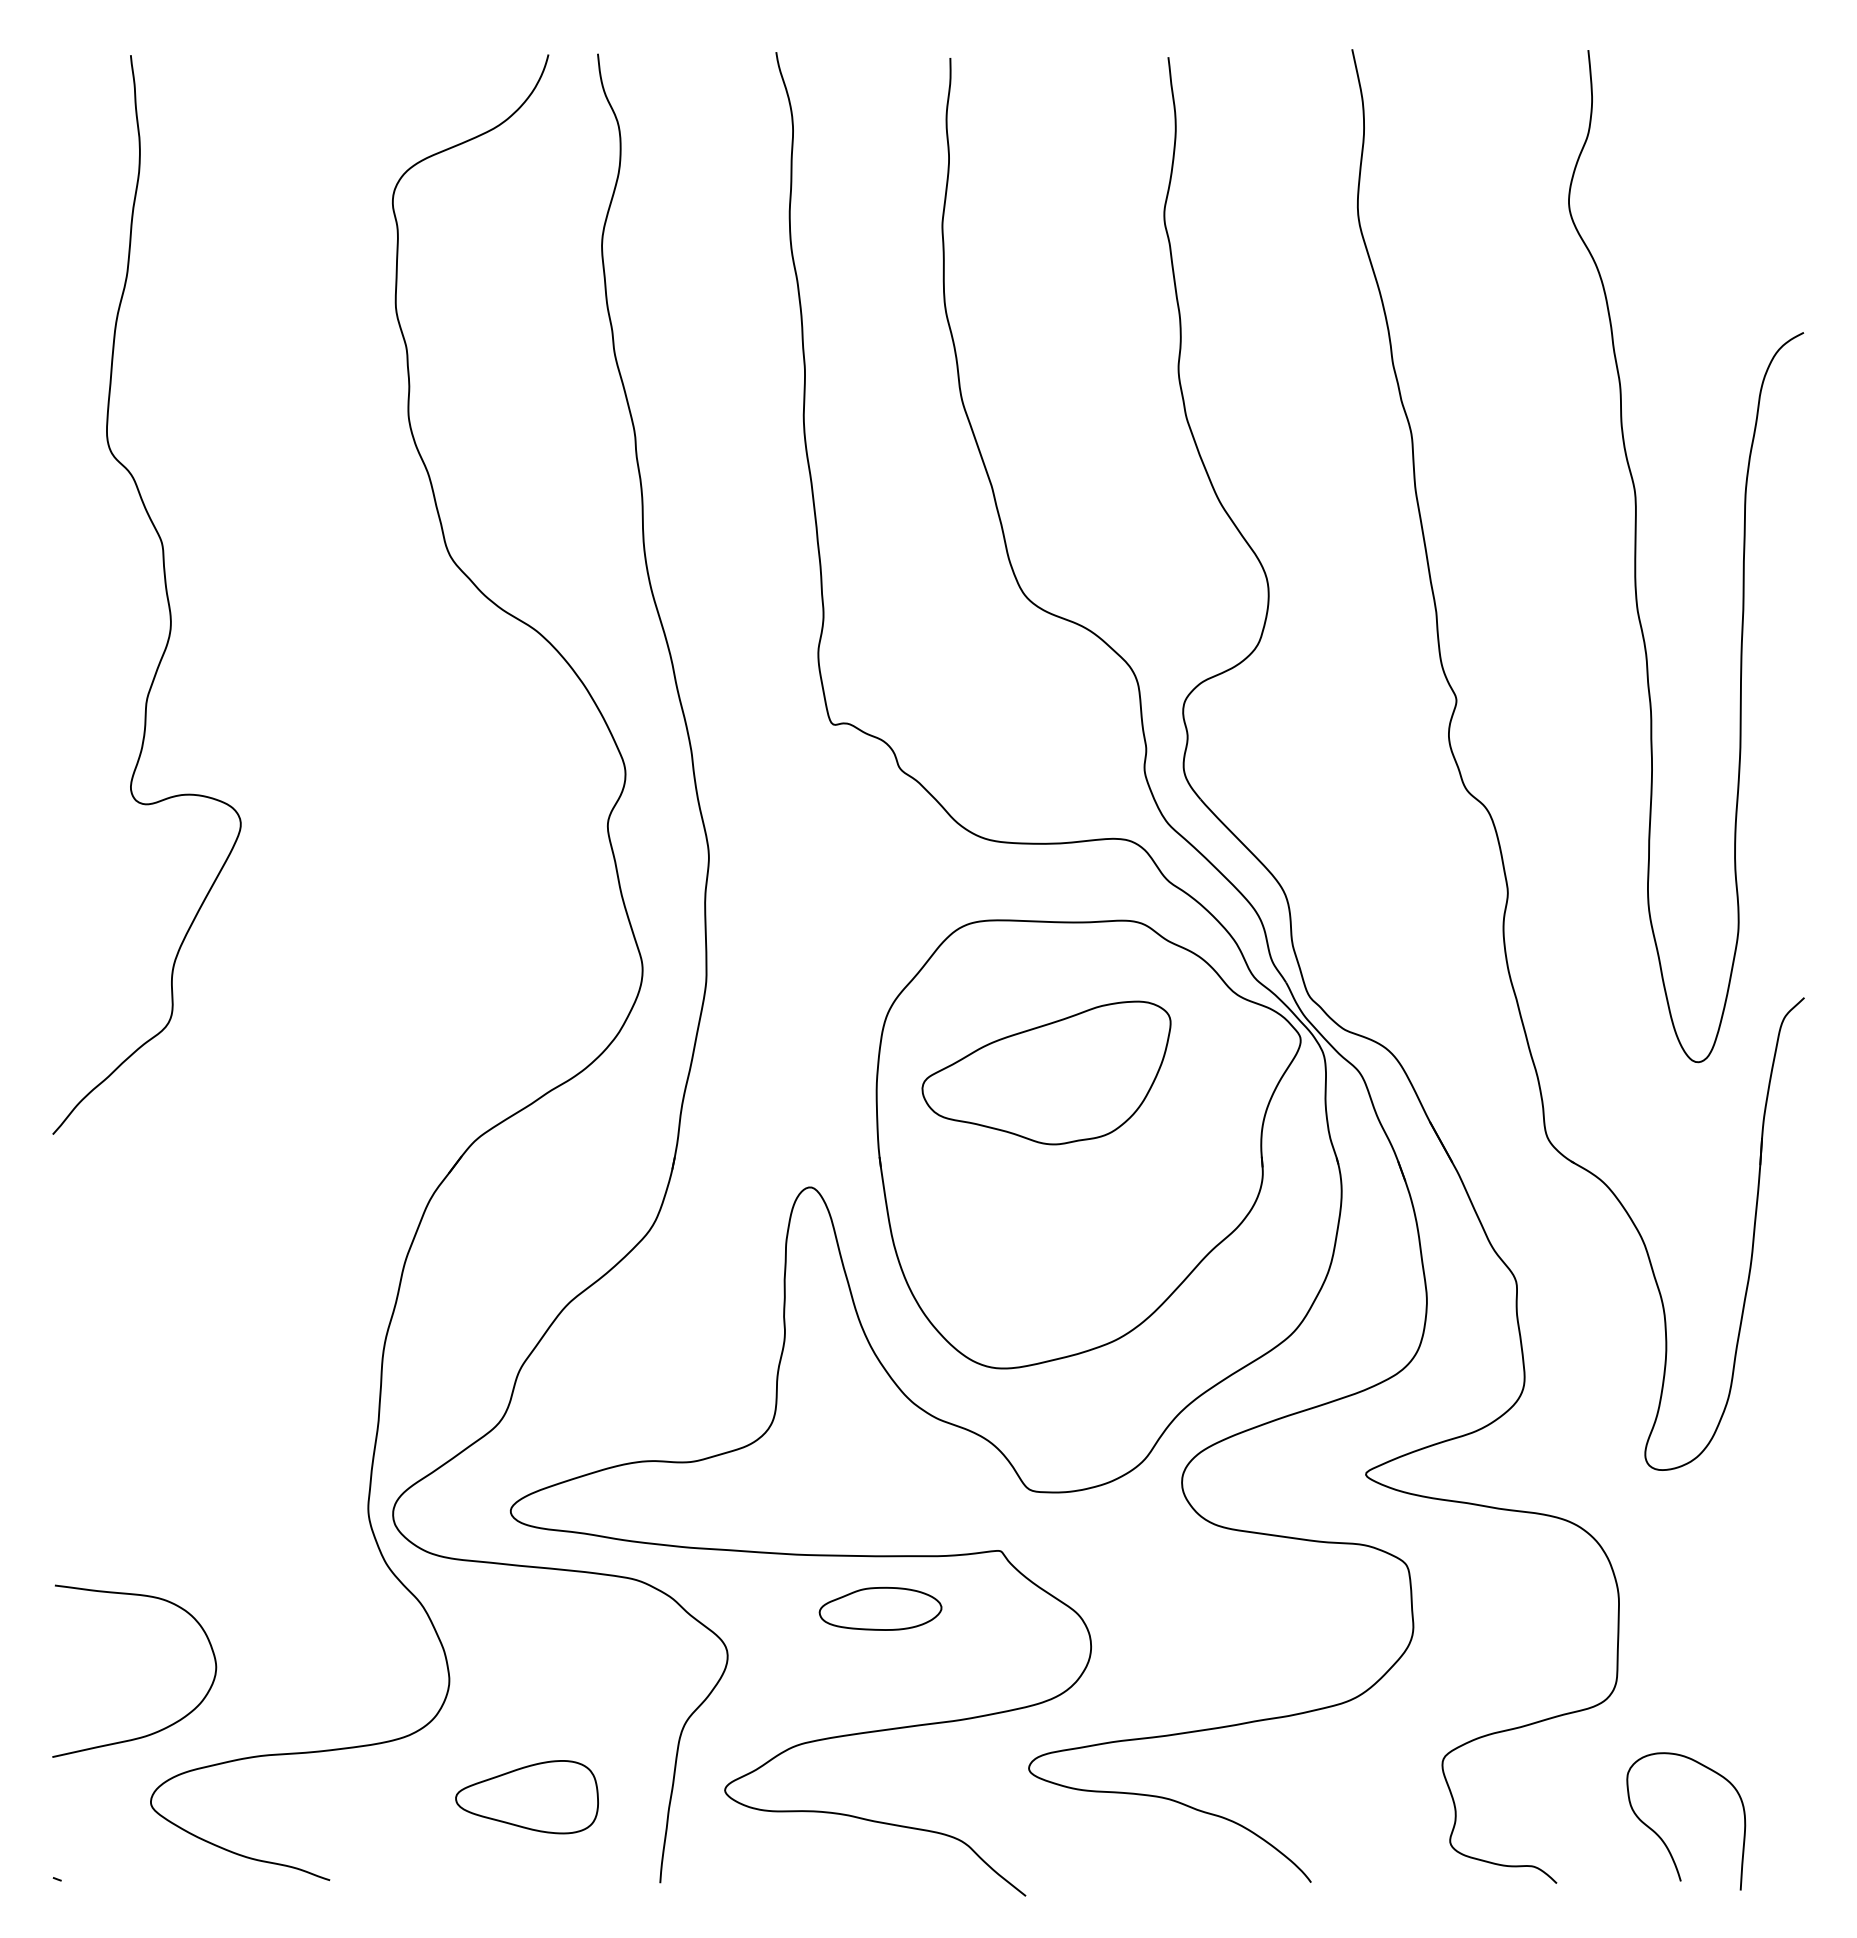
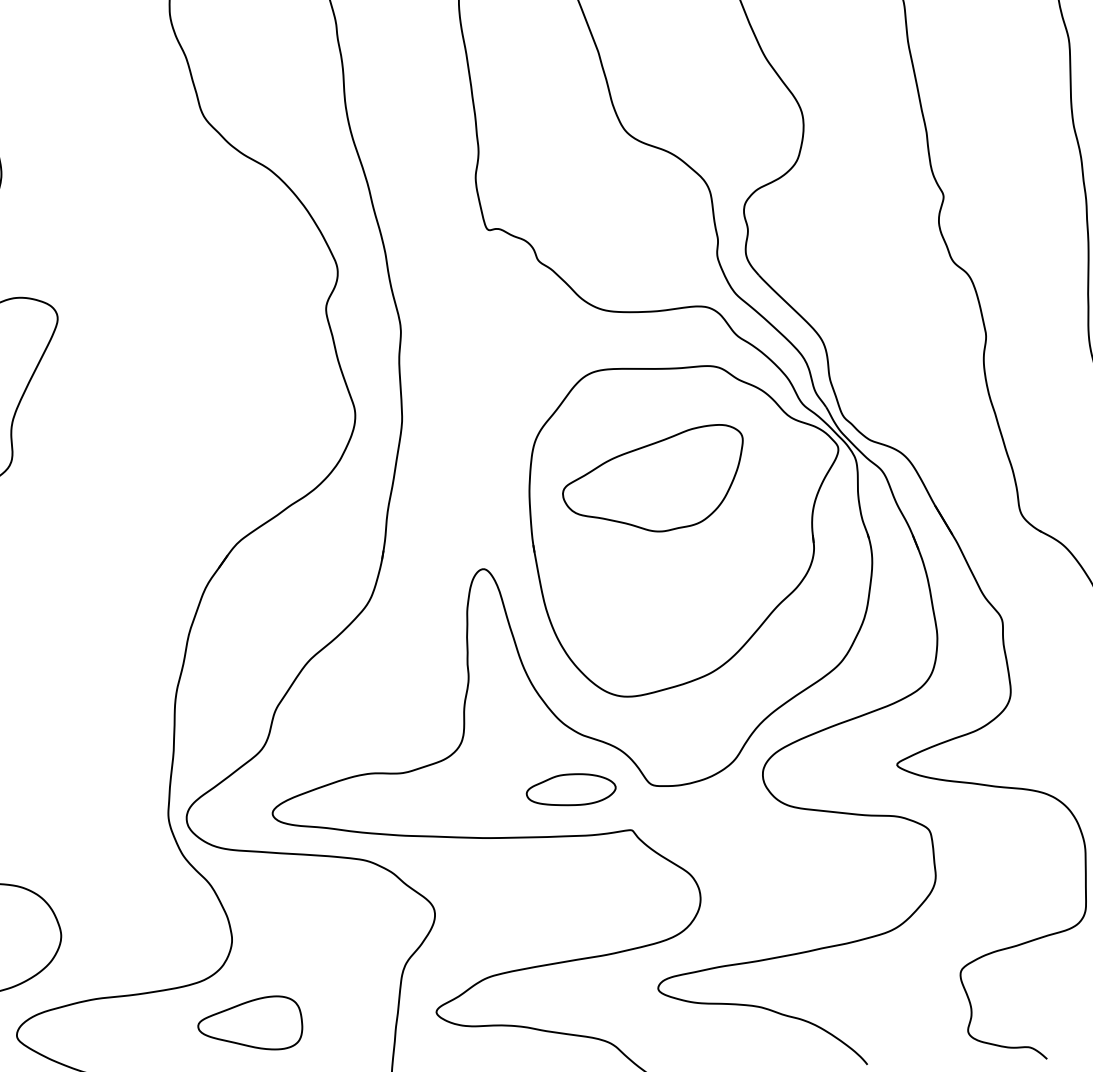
part: (880, 1608) -> (571, 789), moved
part: (526, 1797) -> (249, 1024), moved

